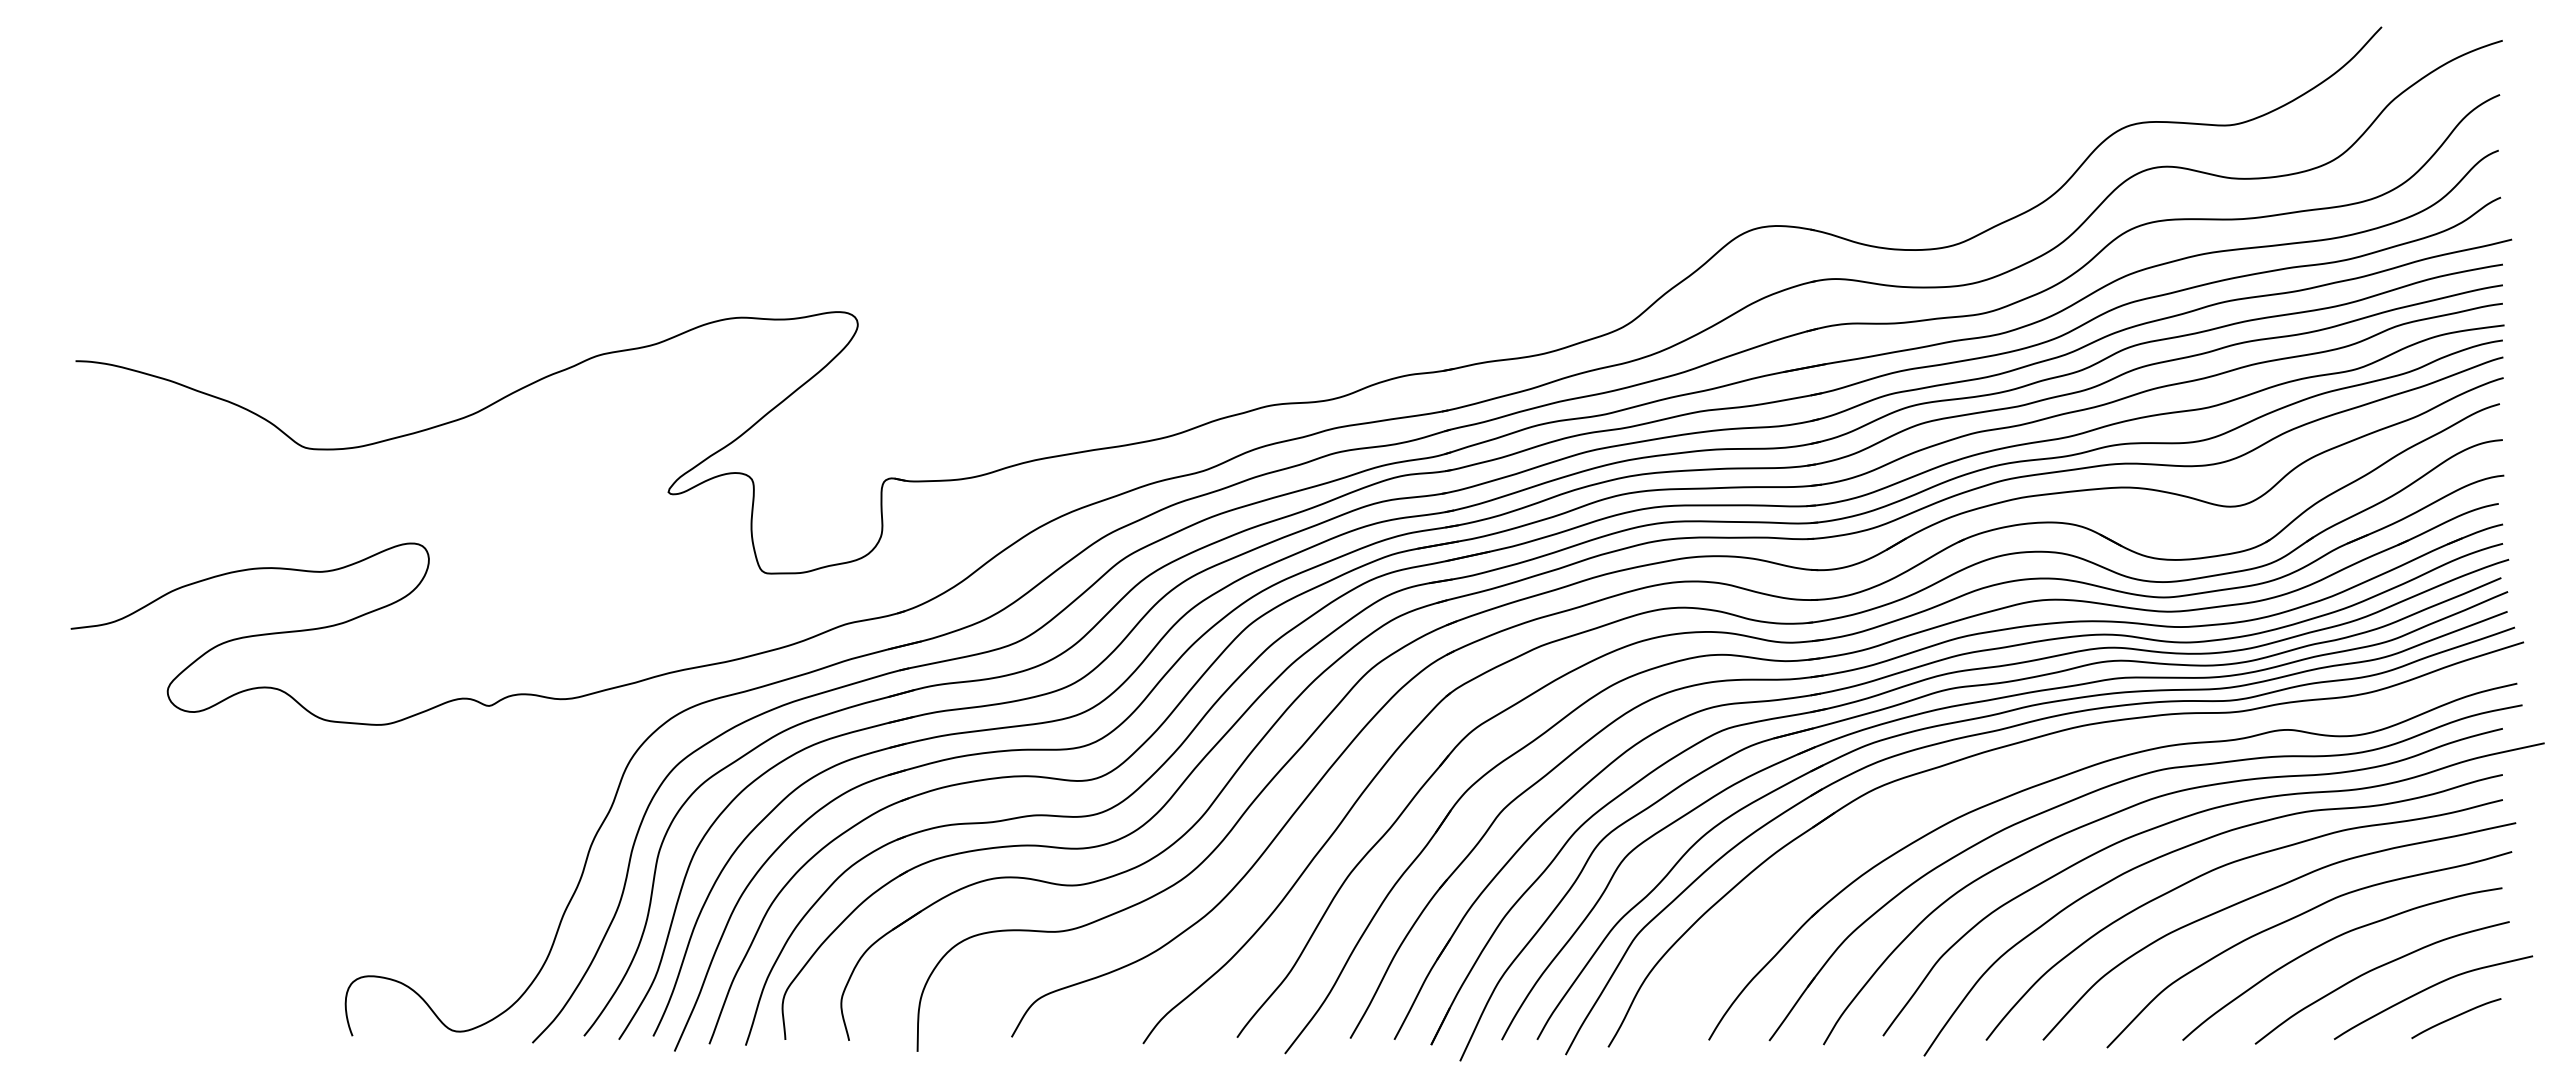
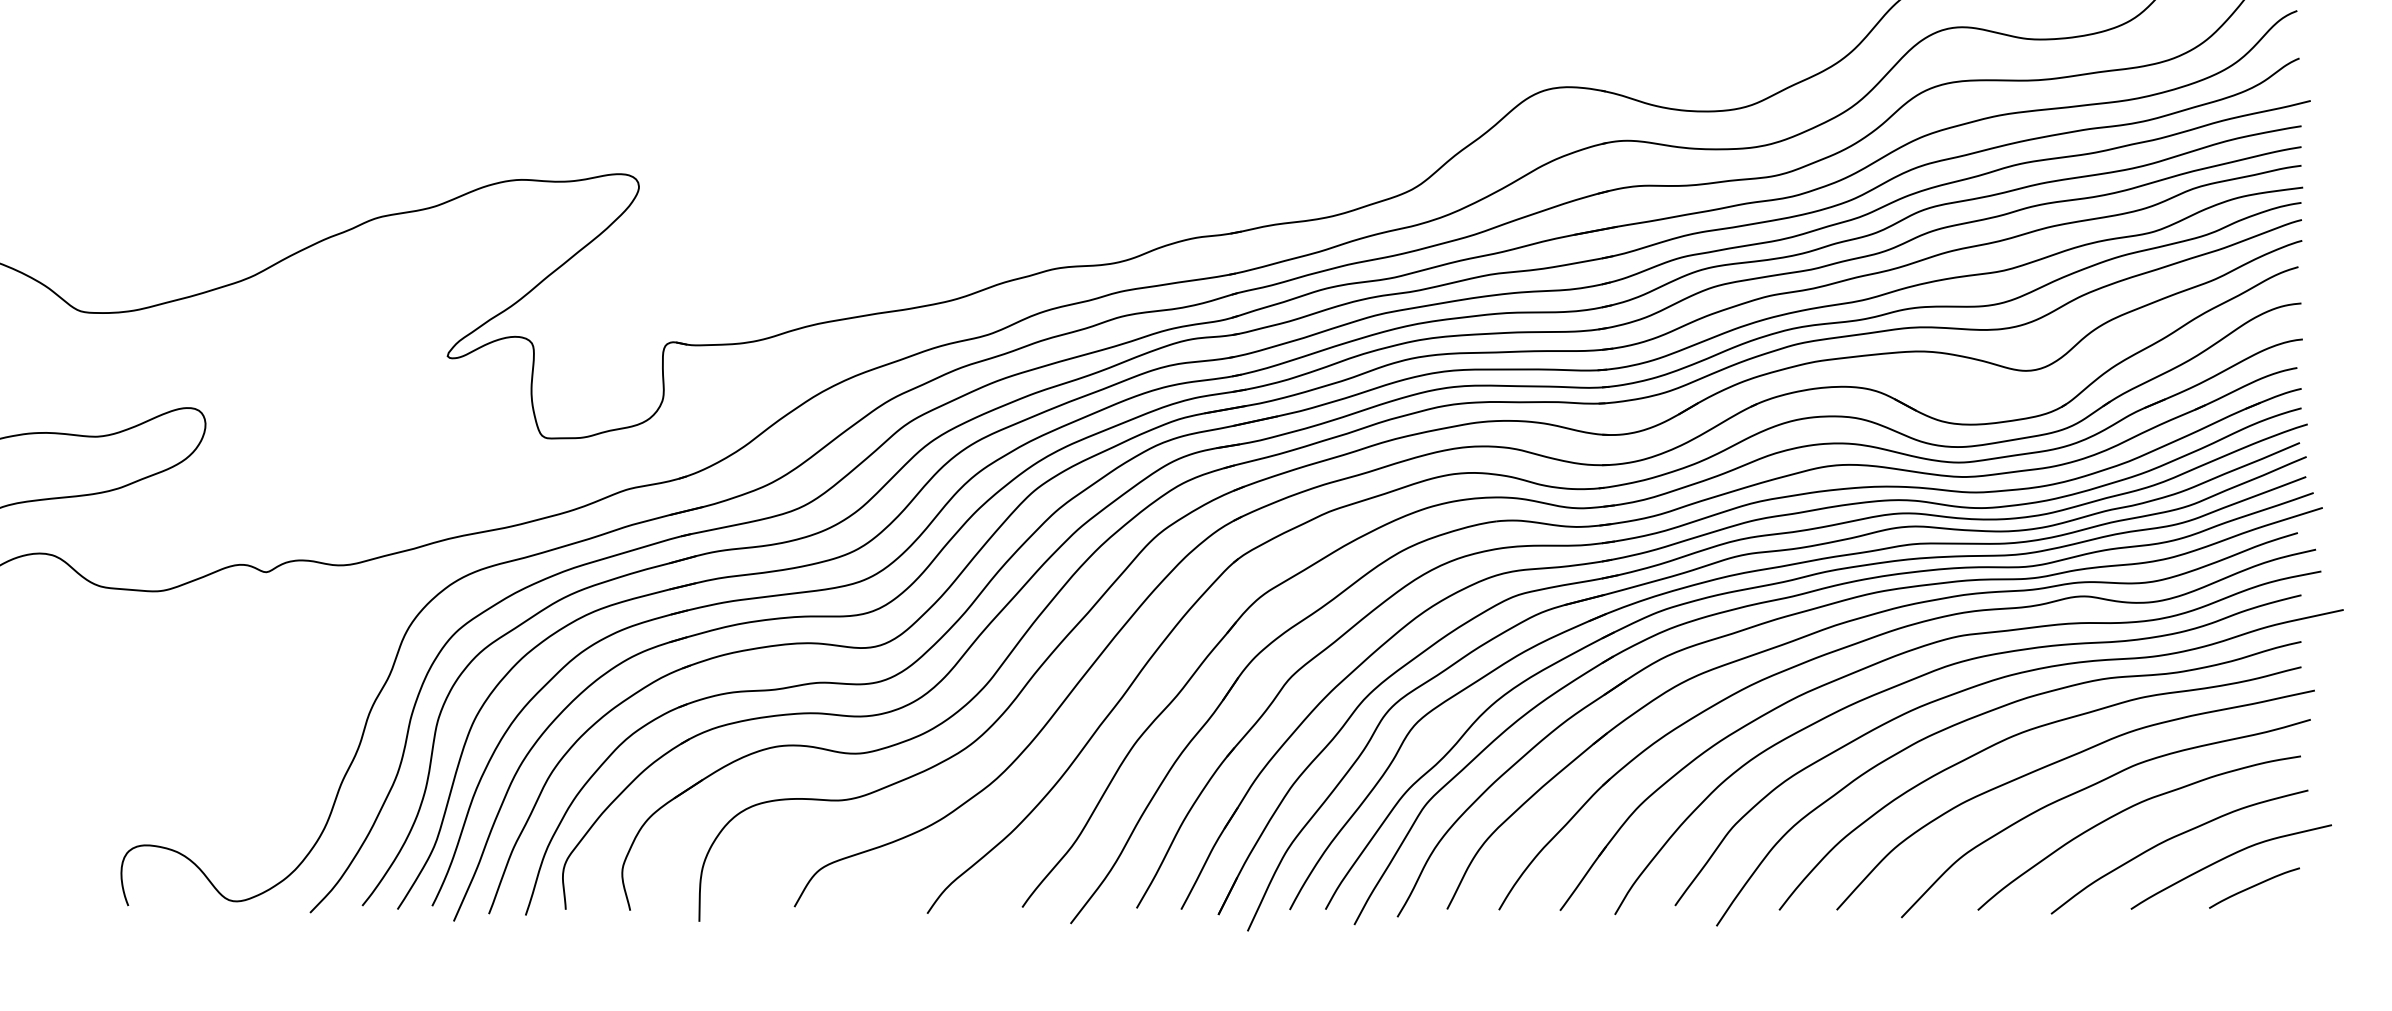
part: (2046, 758) -> (1840, 625), added

